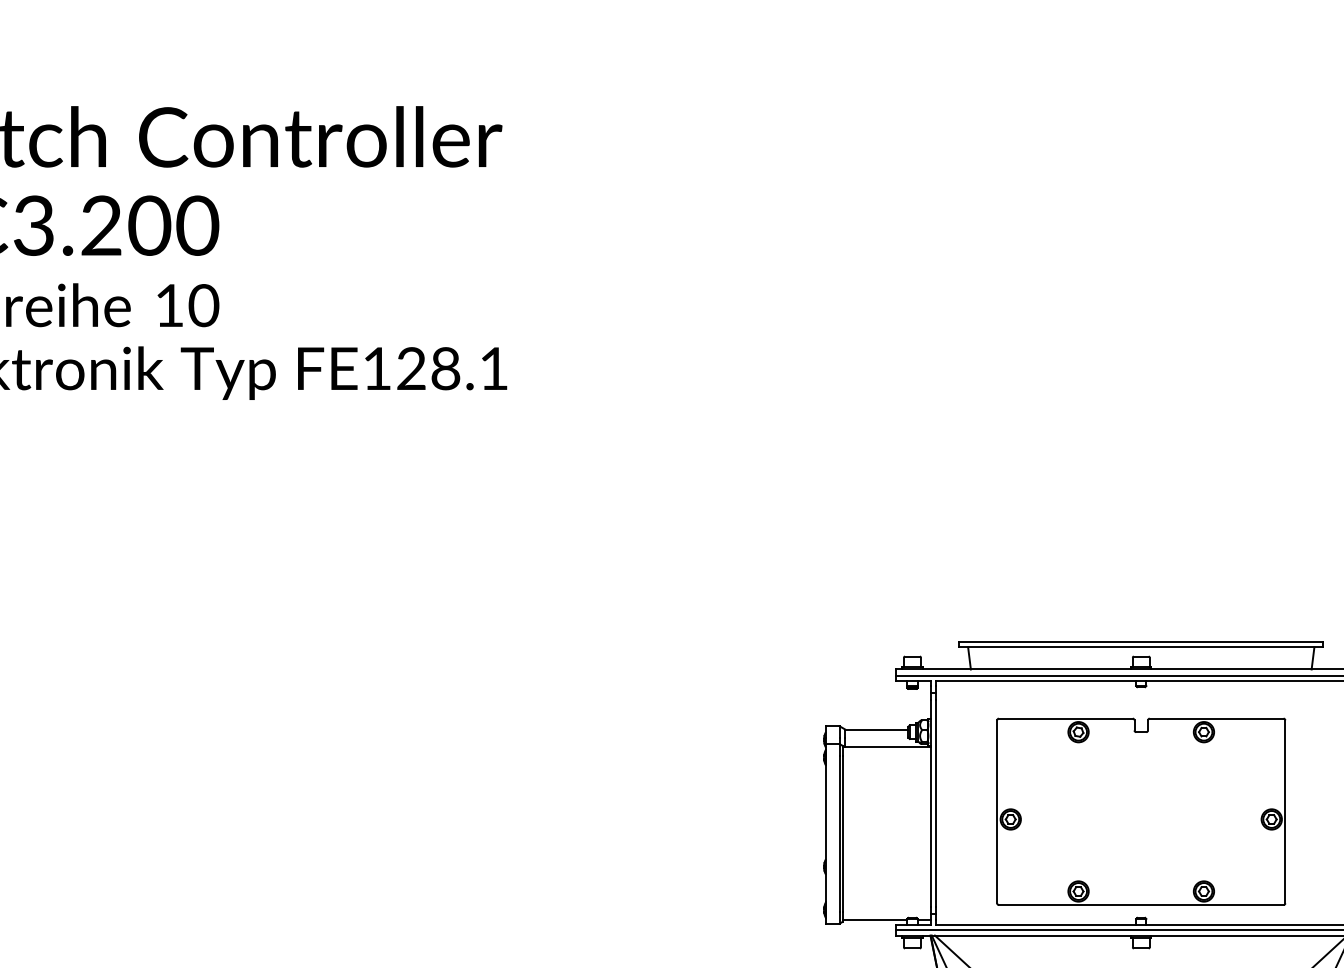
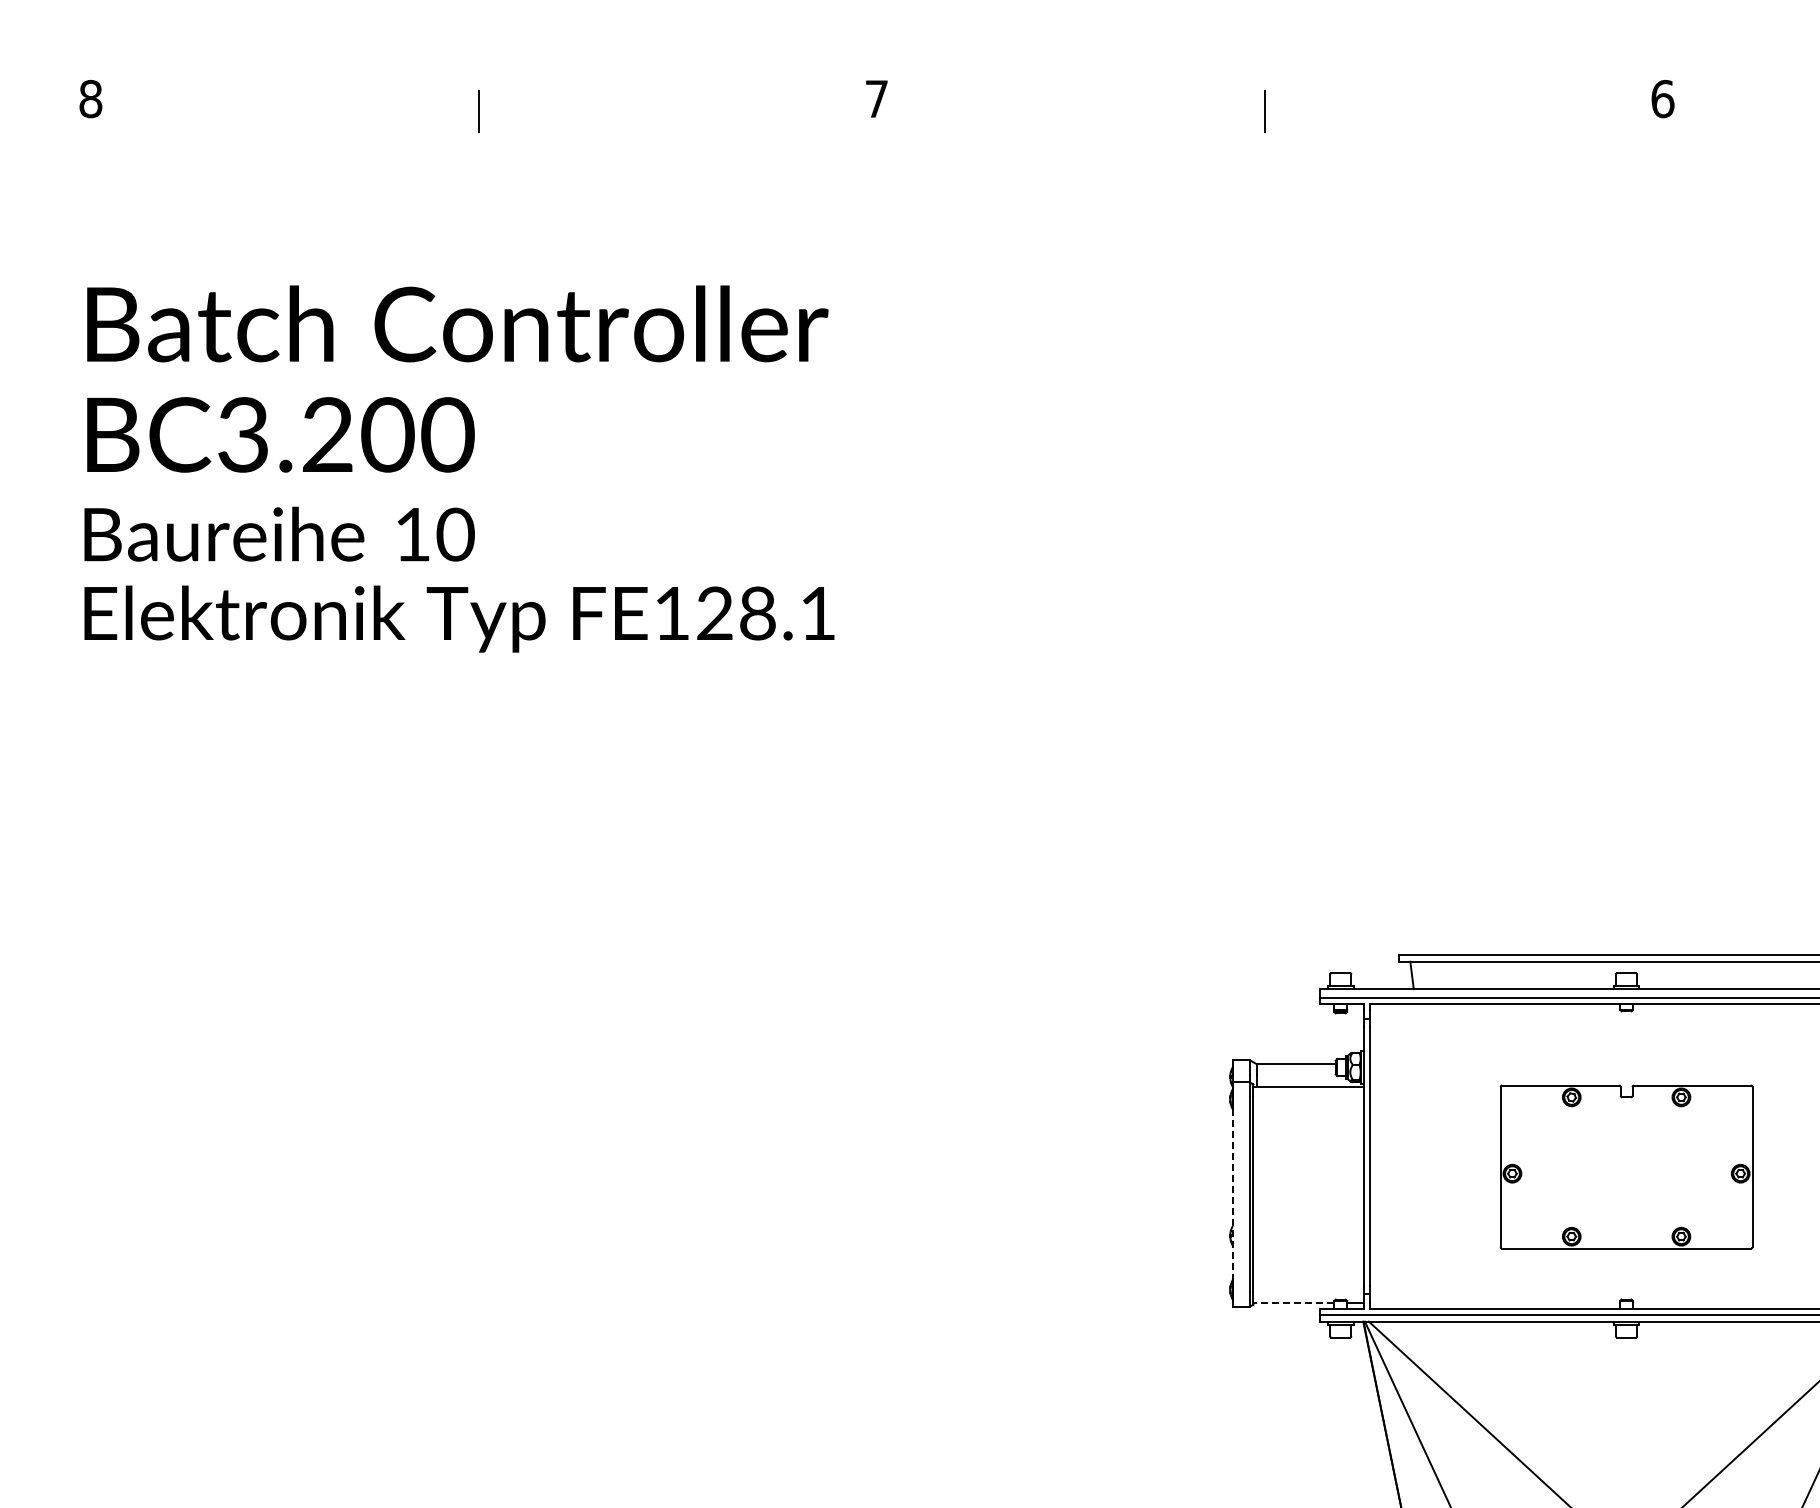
part: (1141, 811) -> (1626, 1166), size x0.7
line: (825, 833) -> (1232, 1194), solid -> dashed
line: (874, 920) -> (1293, 1302), solid -> dashed

